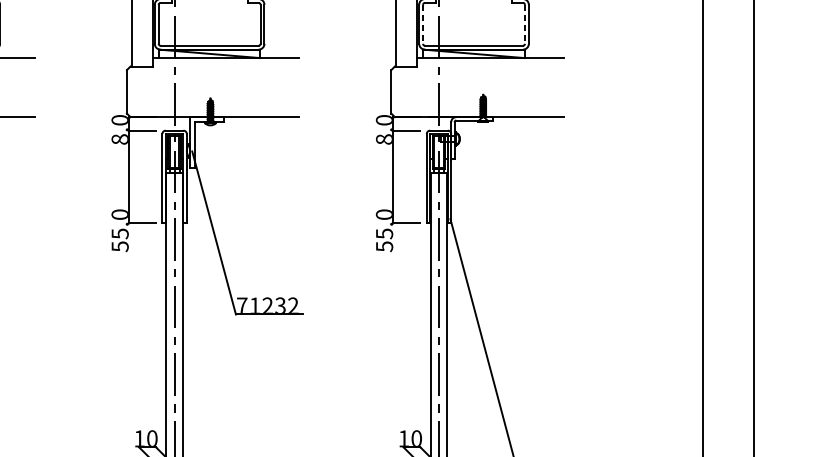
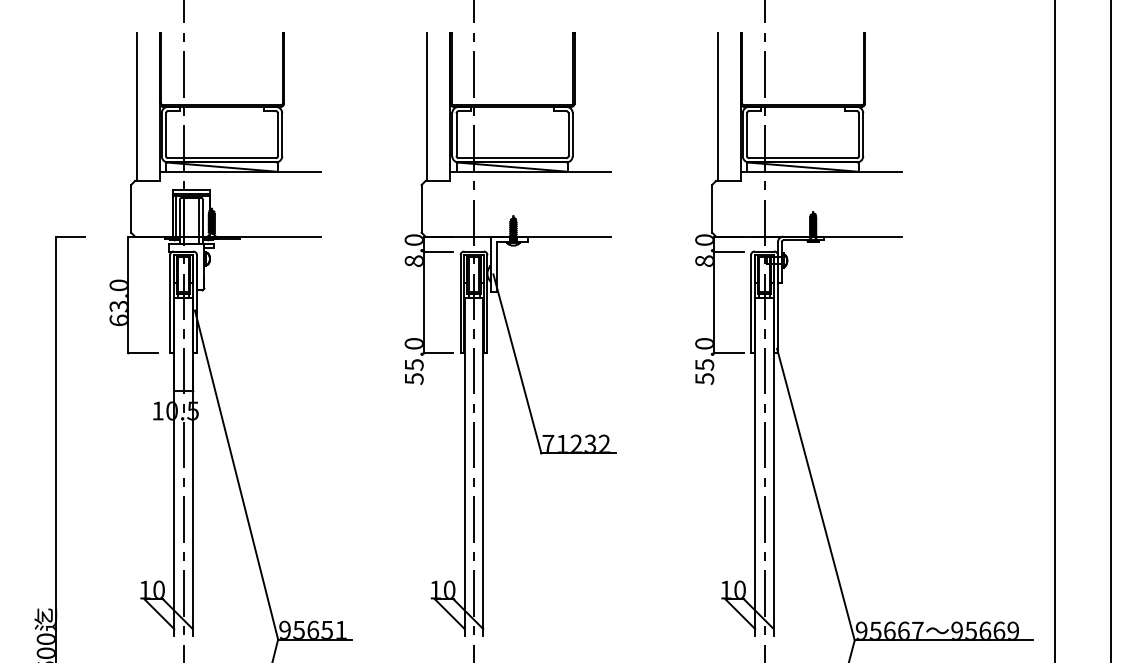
line: (423, 25) -> (747, 135), dashed -> solid
line: (524, 25) -> (858, 135), dashed -> solid

